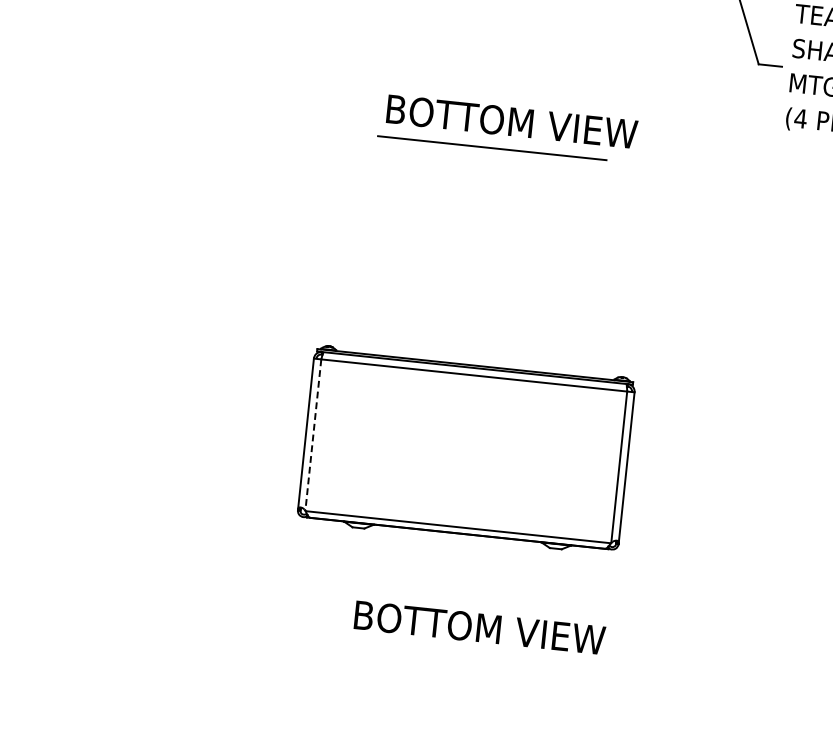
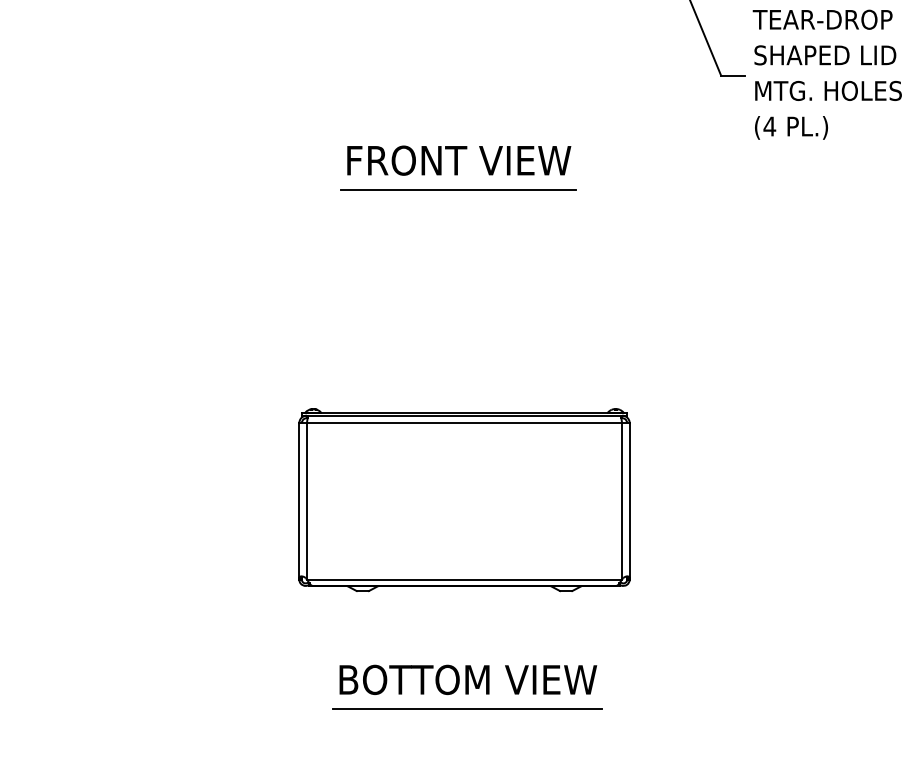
text: (513, 121) -> (477, 160), BOTTOM VIEW -> FRONT VIEW
line: (312, 435) -> (306, 501), dashed -> solid
text: (480, 627) -> (468, 679), moved
line: (448, 652) -> (467, 708), added

